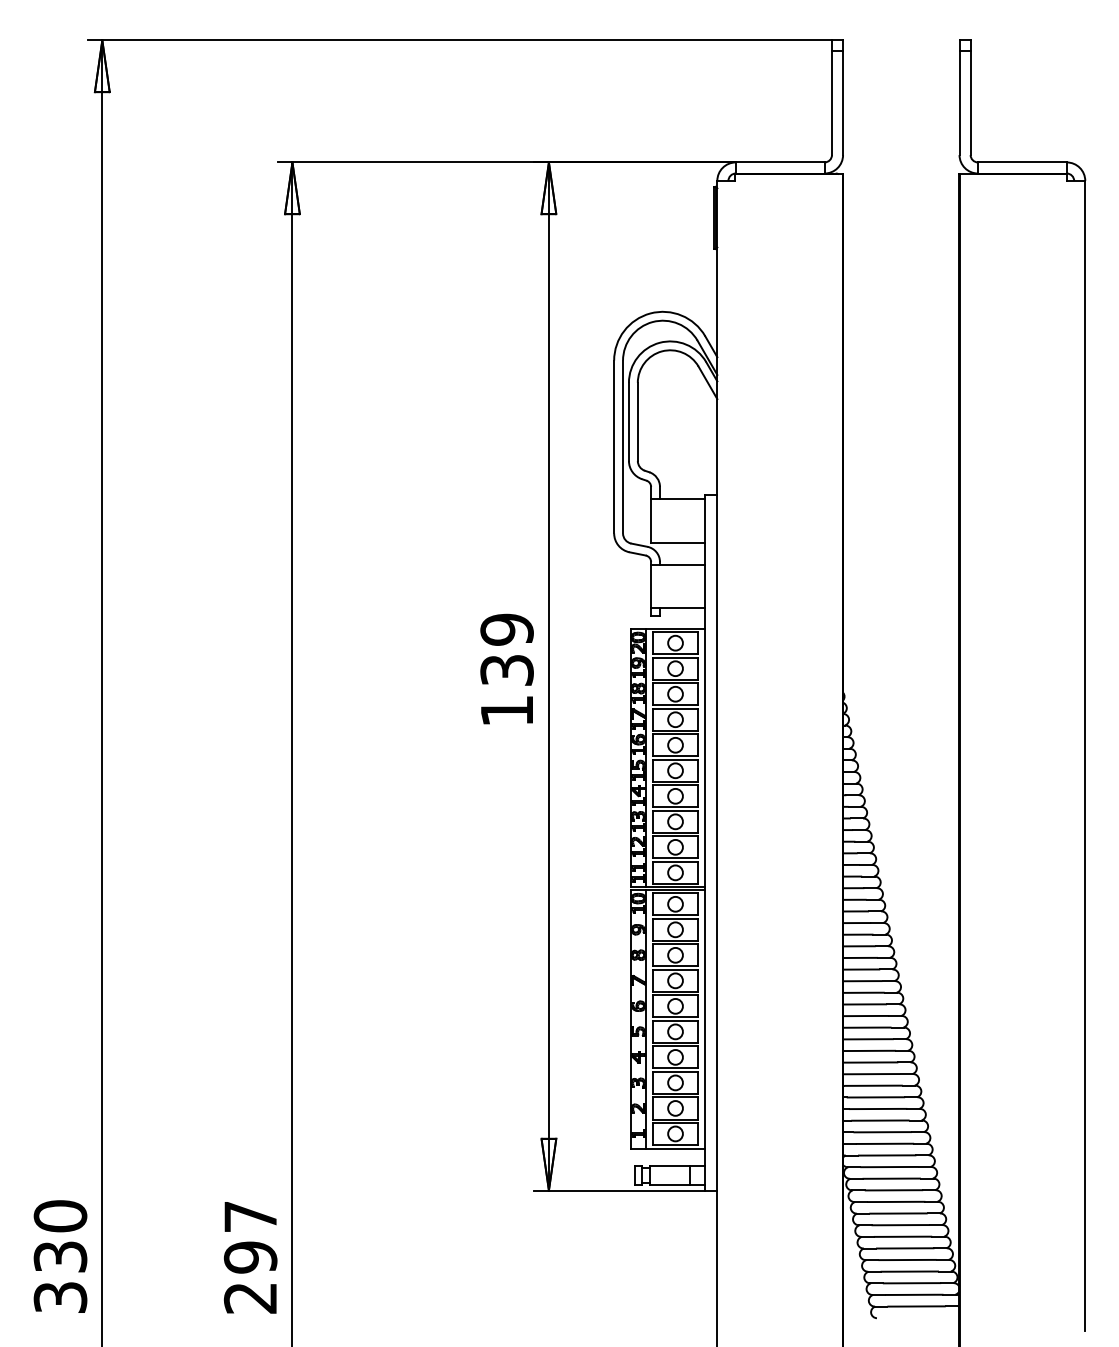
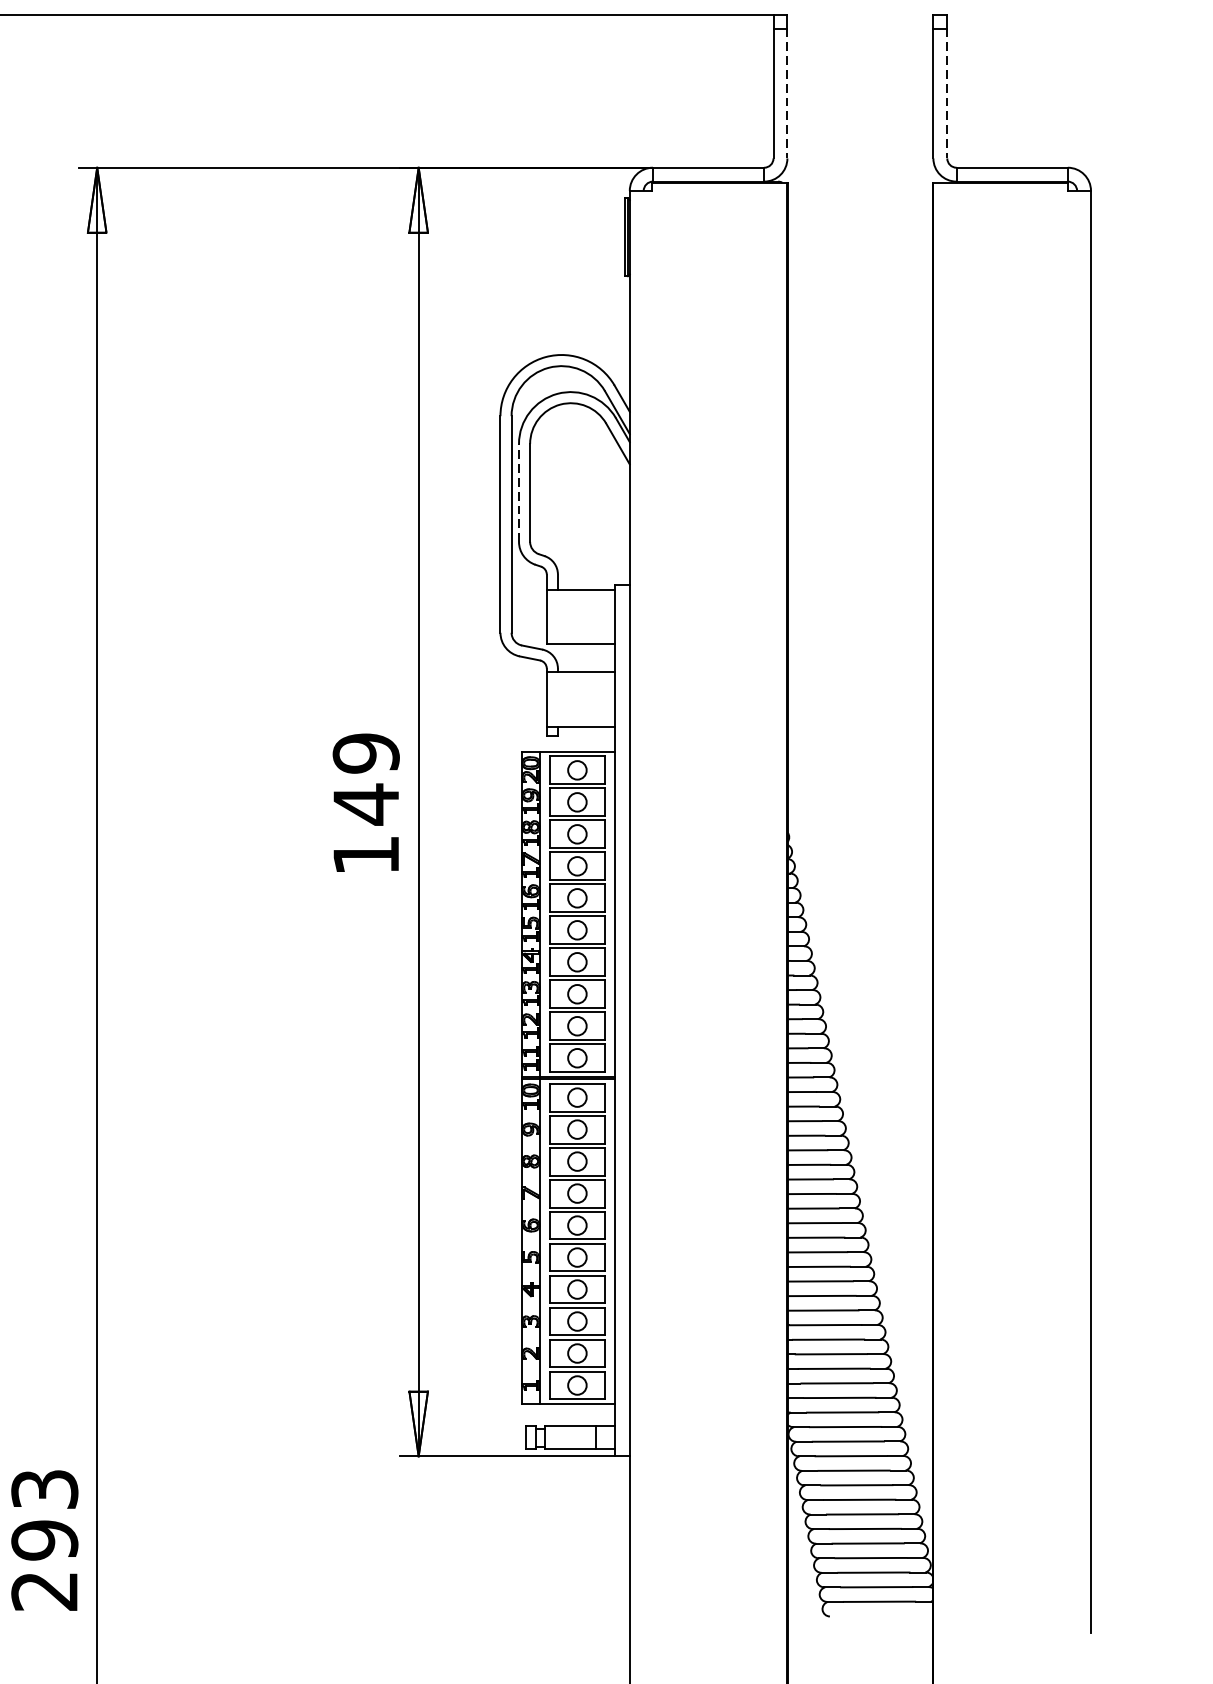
line: (843, 103) -> (787, 93), solid -> dashed
line: (970, 103) -> (947, 93), solid -> dashed
line: (628, 421) -> (518, 492), solid -> dashed
text: (506, 670) -> (365, 804), 139 -> 149
text: (250, 1216) -> (44, 1488), 297 -> 293

